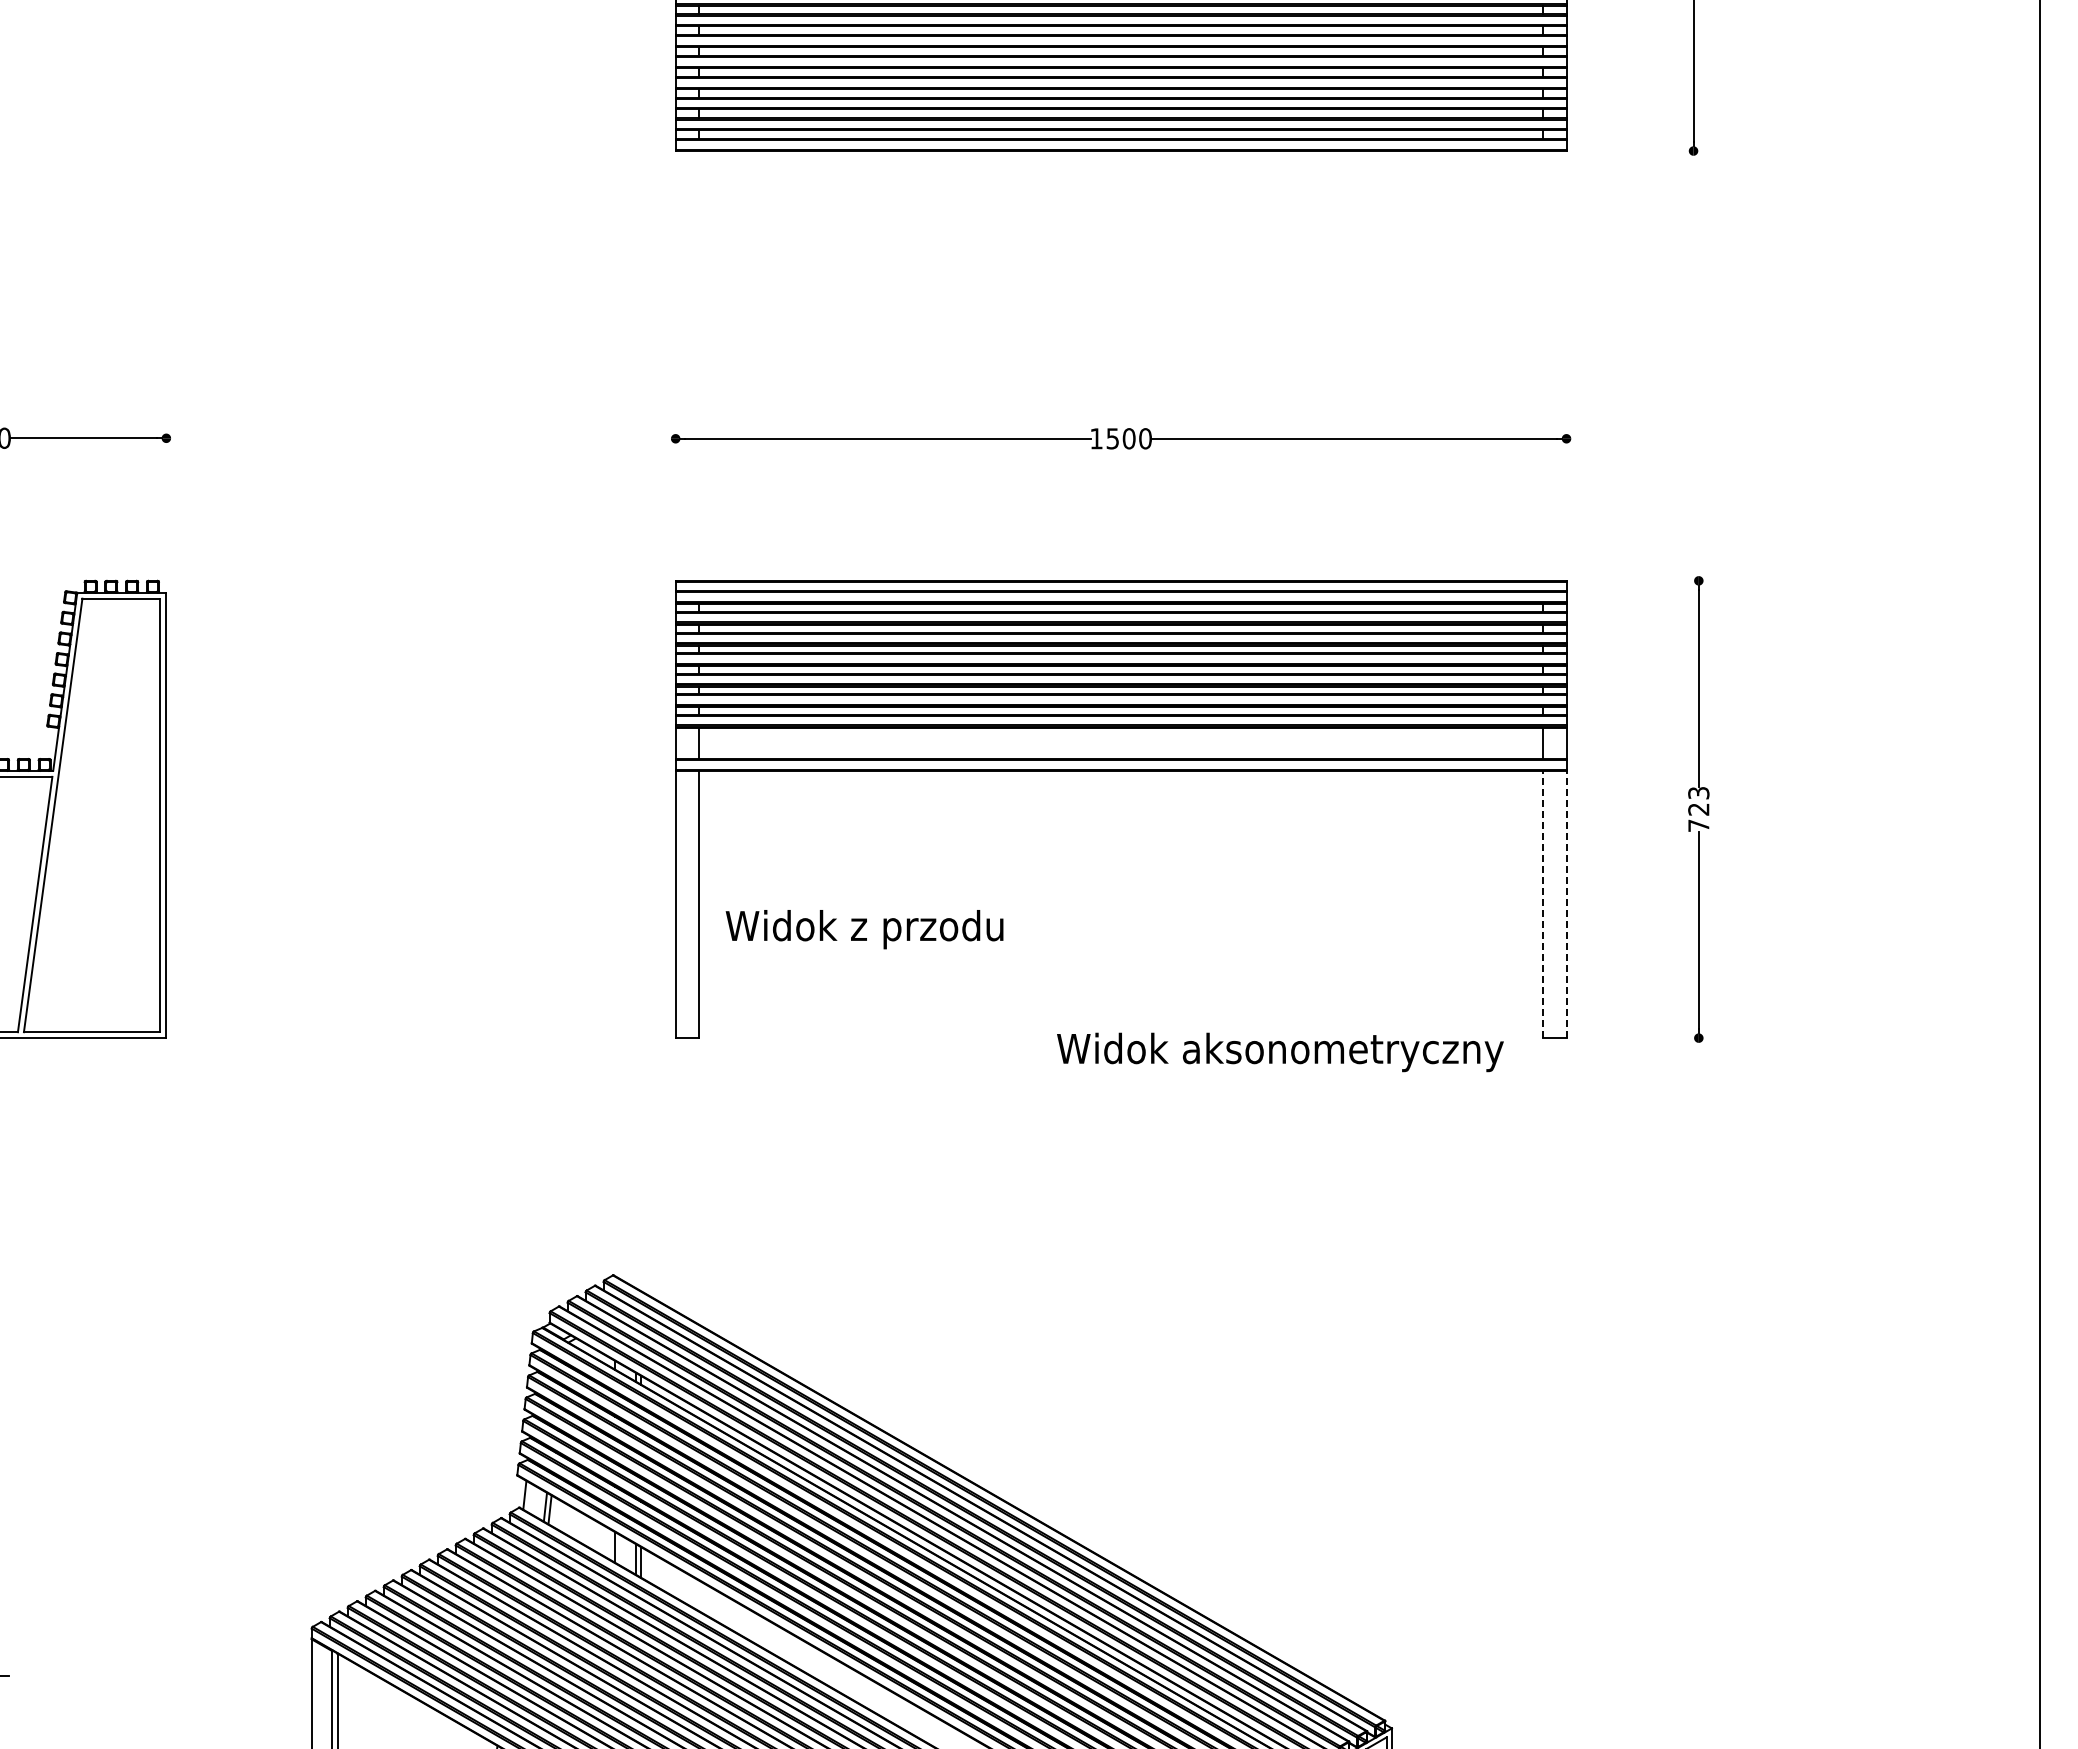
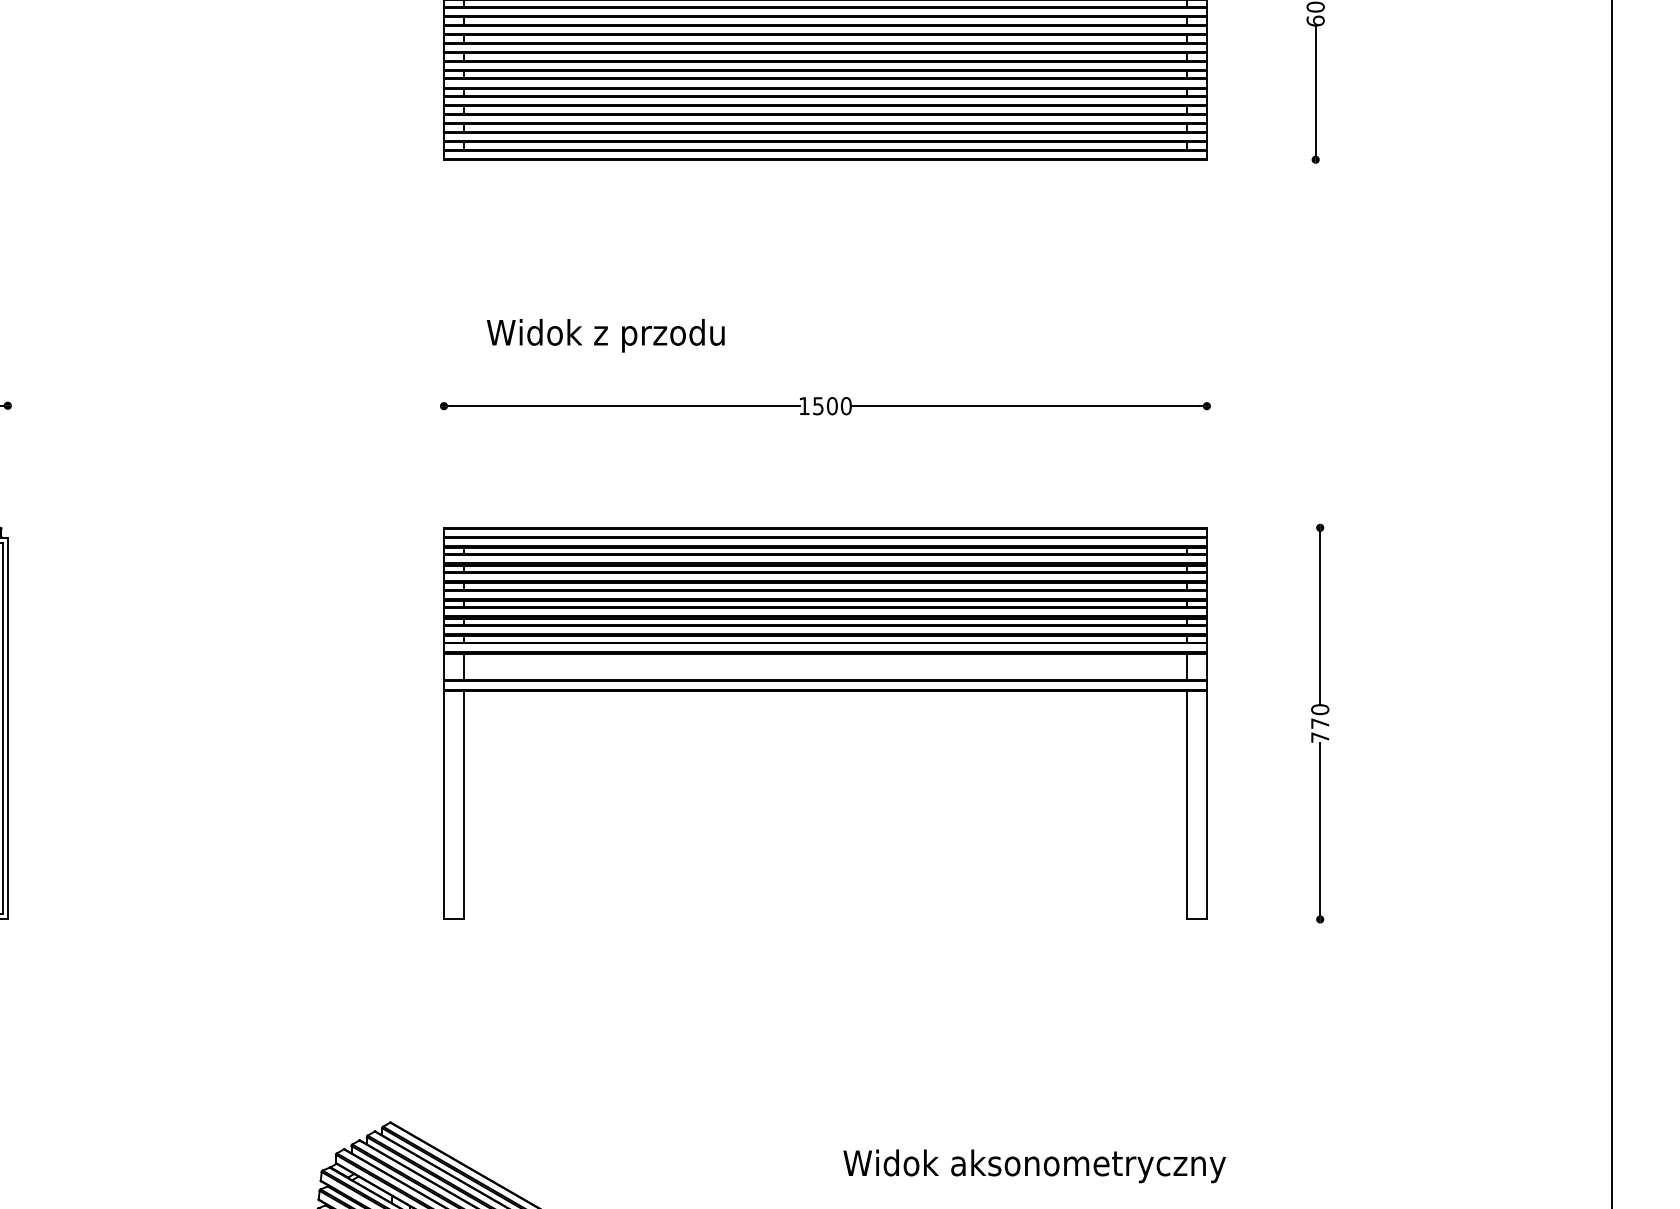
text: (1698, 800) -> (1319, 715), 723 -> 770
line: (1542, 904) -> (1186, 805), dashed -> solid
line: (1566, 904) -> (1206, 805), dashed -> solid
text: (864, 929) -> (605, 335), moved
text: (1280, 1052) -> (1034, 1166), moved

